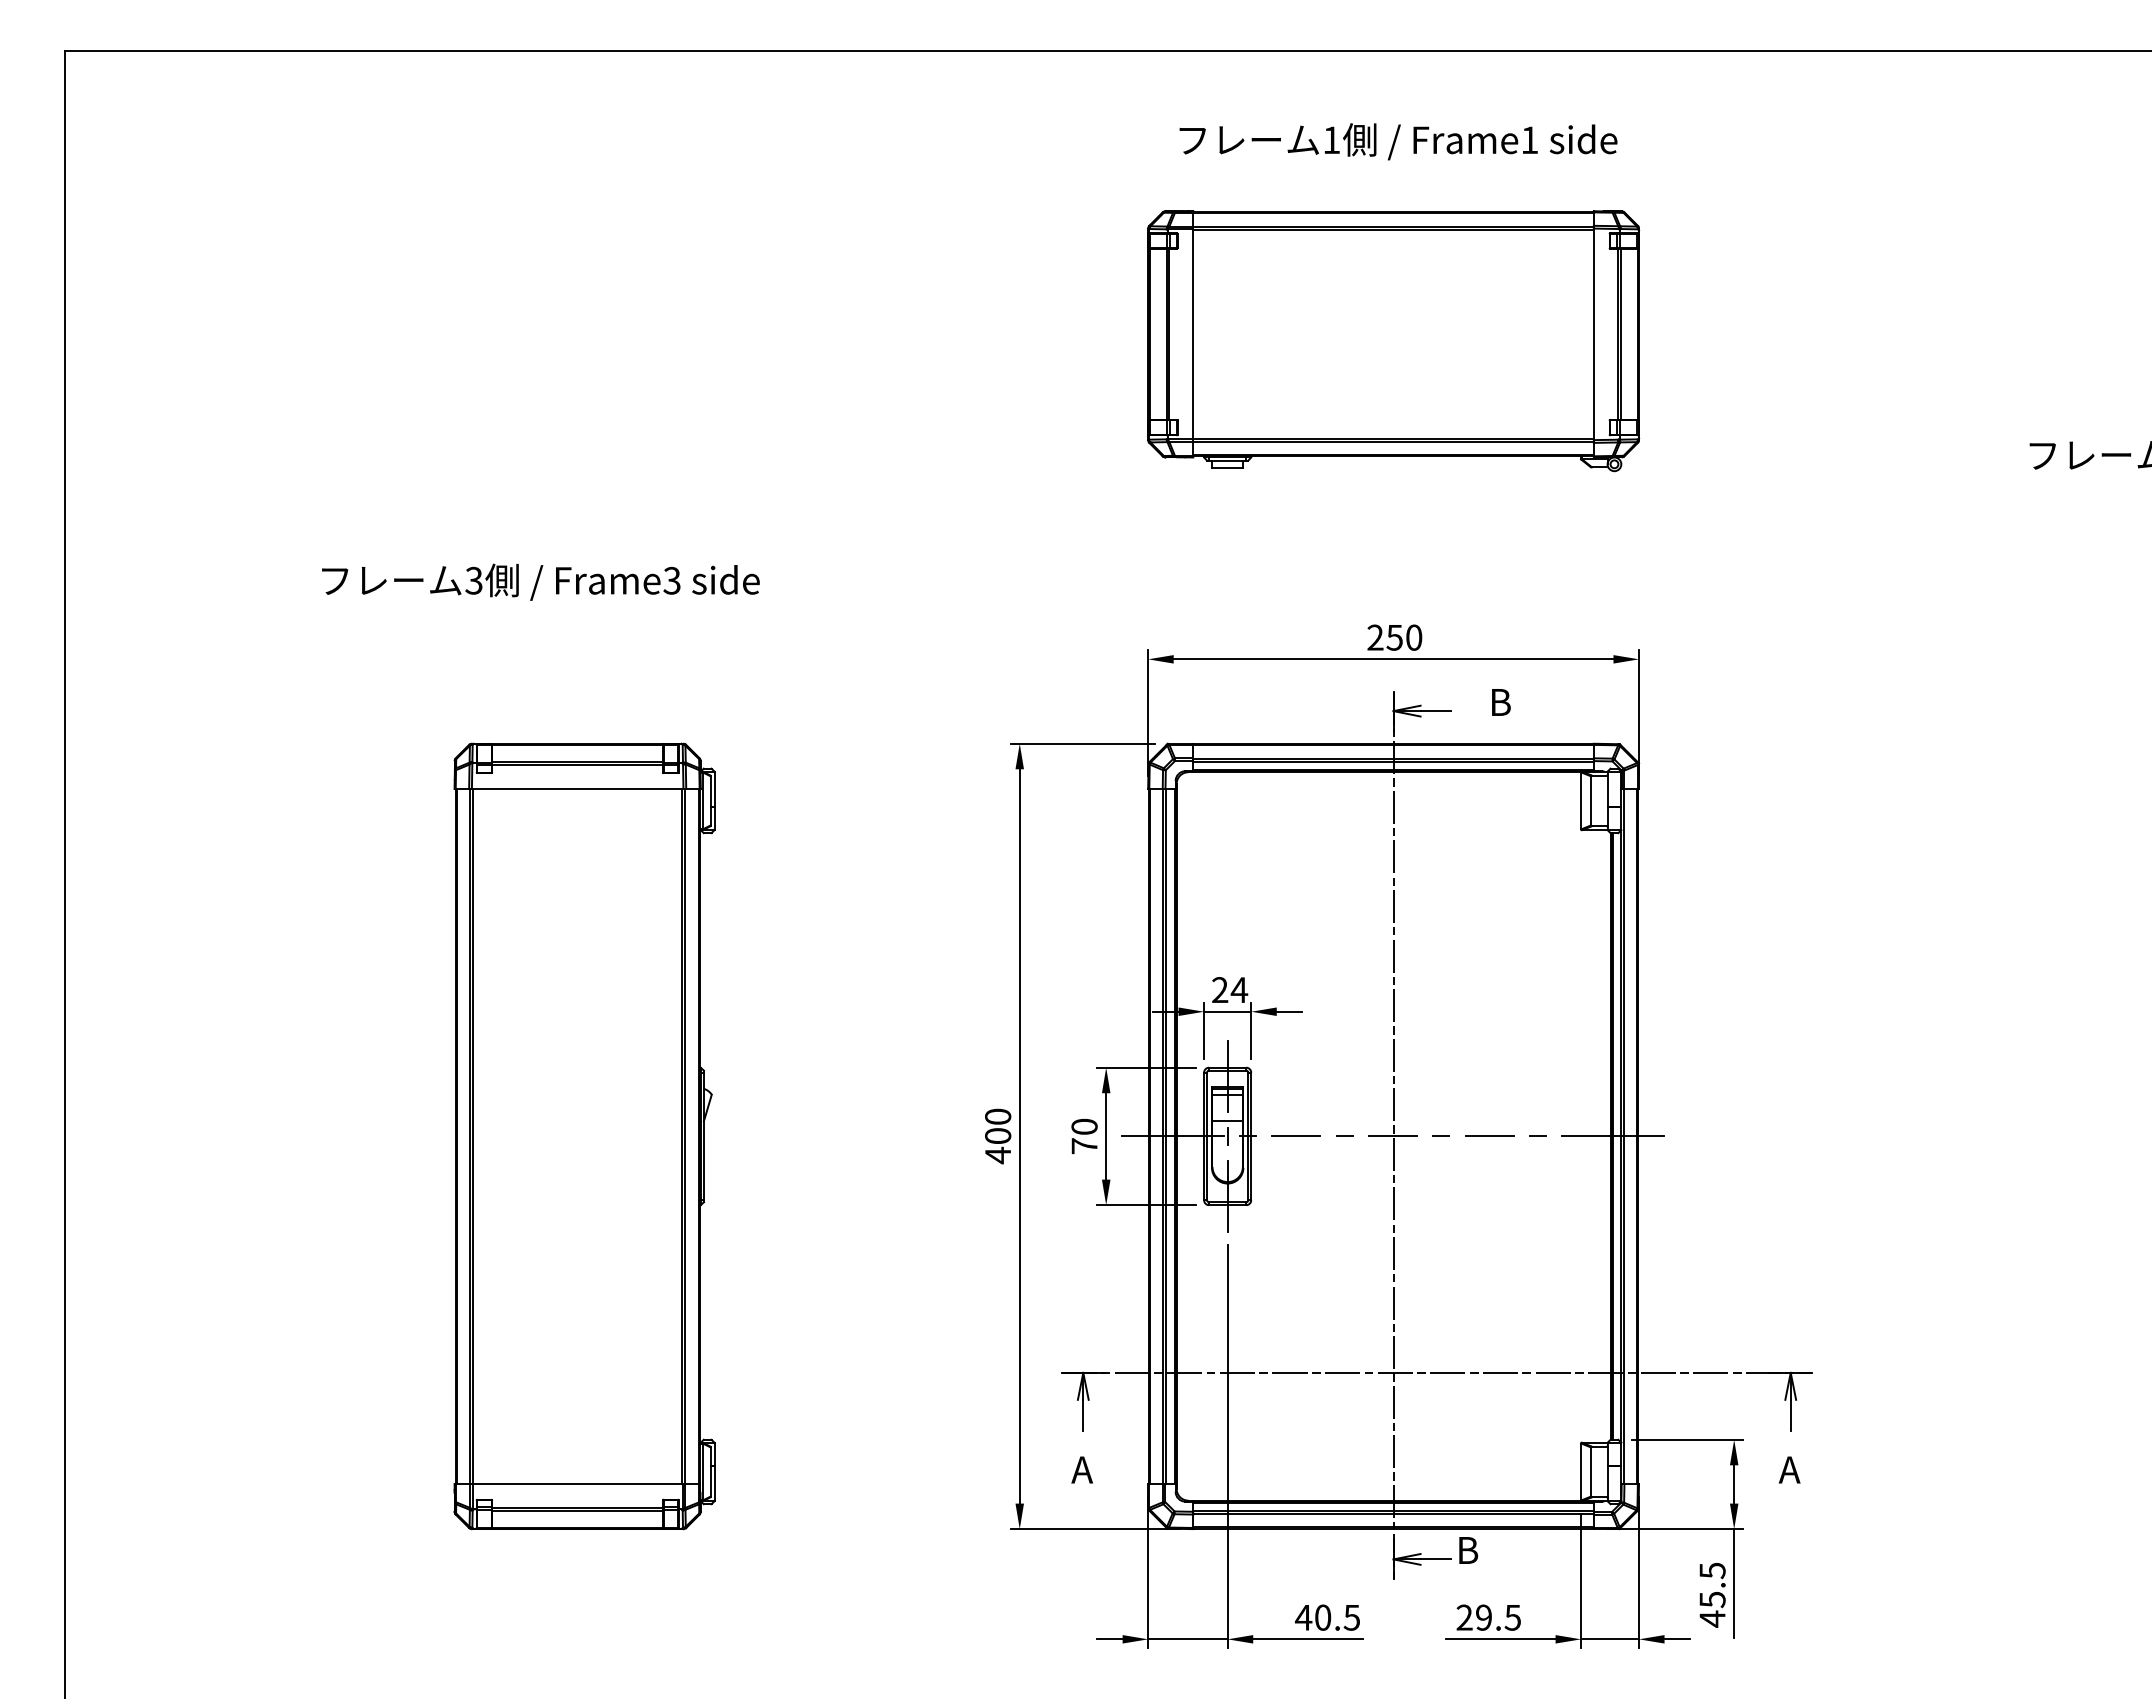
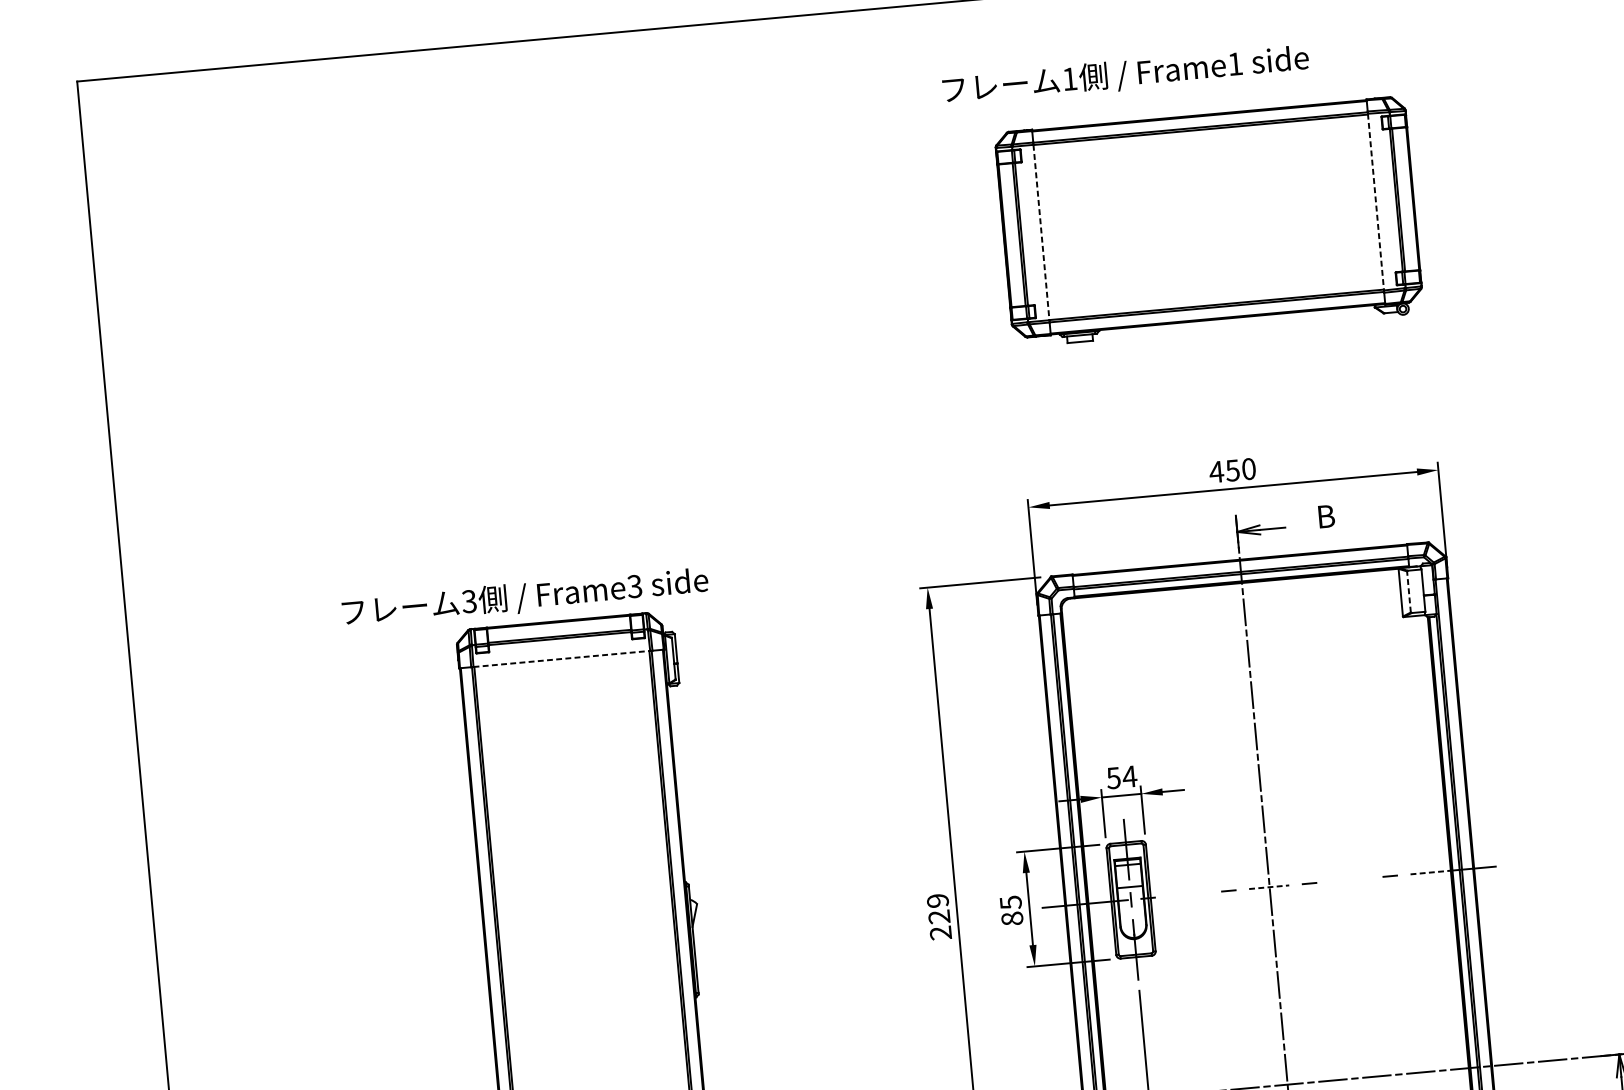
text: (1398, 141) -> (1125, 75), moved
line: (1193, 334) -> (1041, 232), solid -> dashed
line: (1593, 334) -> (1375, 202), solid -> dashed
text: (540, 581) -> (524, 597), moved
text: (1375, 637) -> (1216, 471), 250 -> 450
line: (577, 788) -> (561, 658), solid -> dashed
line: (1590, 800) -> (1408, 591), solid -> dashed
text: (1219, 990) -> (1113, 778), 24 -> 54
text: (998, 1136) -> (939, 917), 400 -> 229
text: (1084, 1136) -> (1011, 910), 70 -> 85
line: (1296, 1136) -> (1188, 894), removed
line: (1393, 1136) -> (1269, 887), solid -> dashed
line: (1489, 1136) -> (1349, 879), removed
line: (1586, 1136) -> (1430, 872), solid -> dashed

